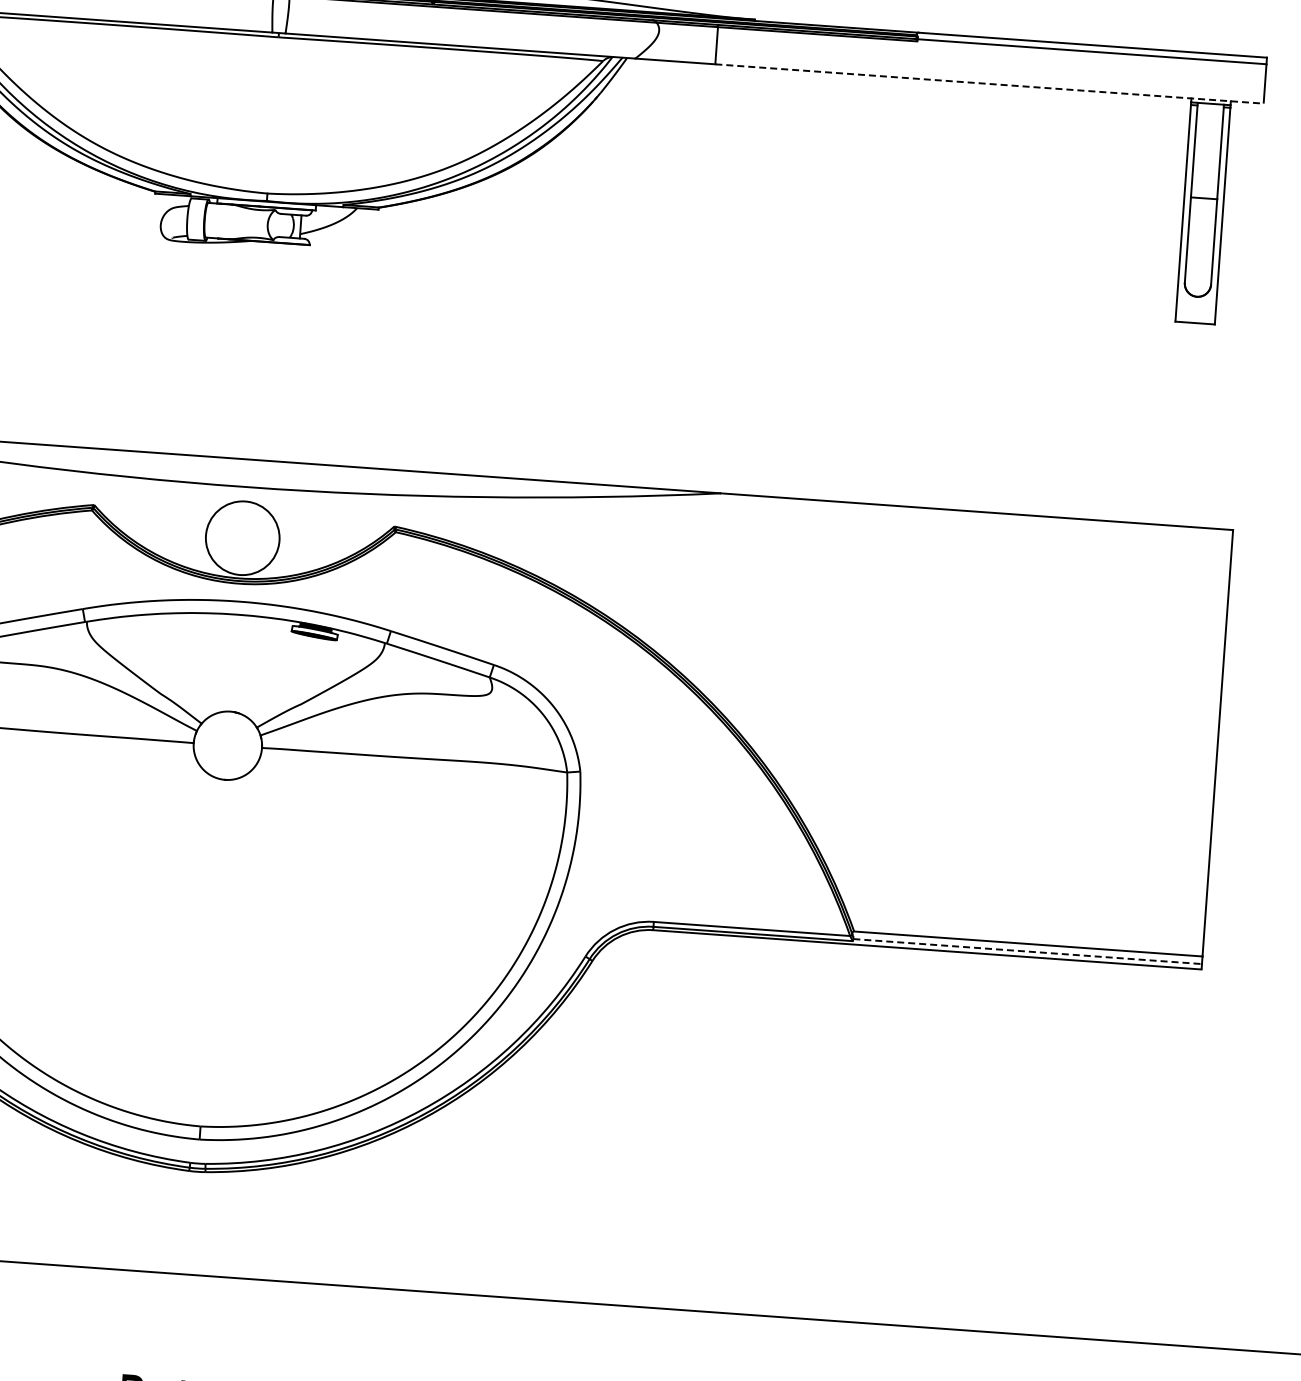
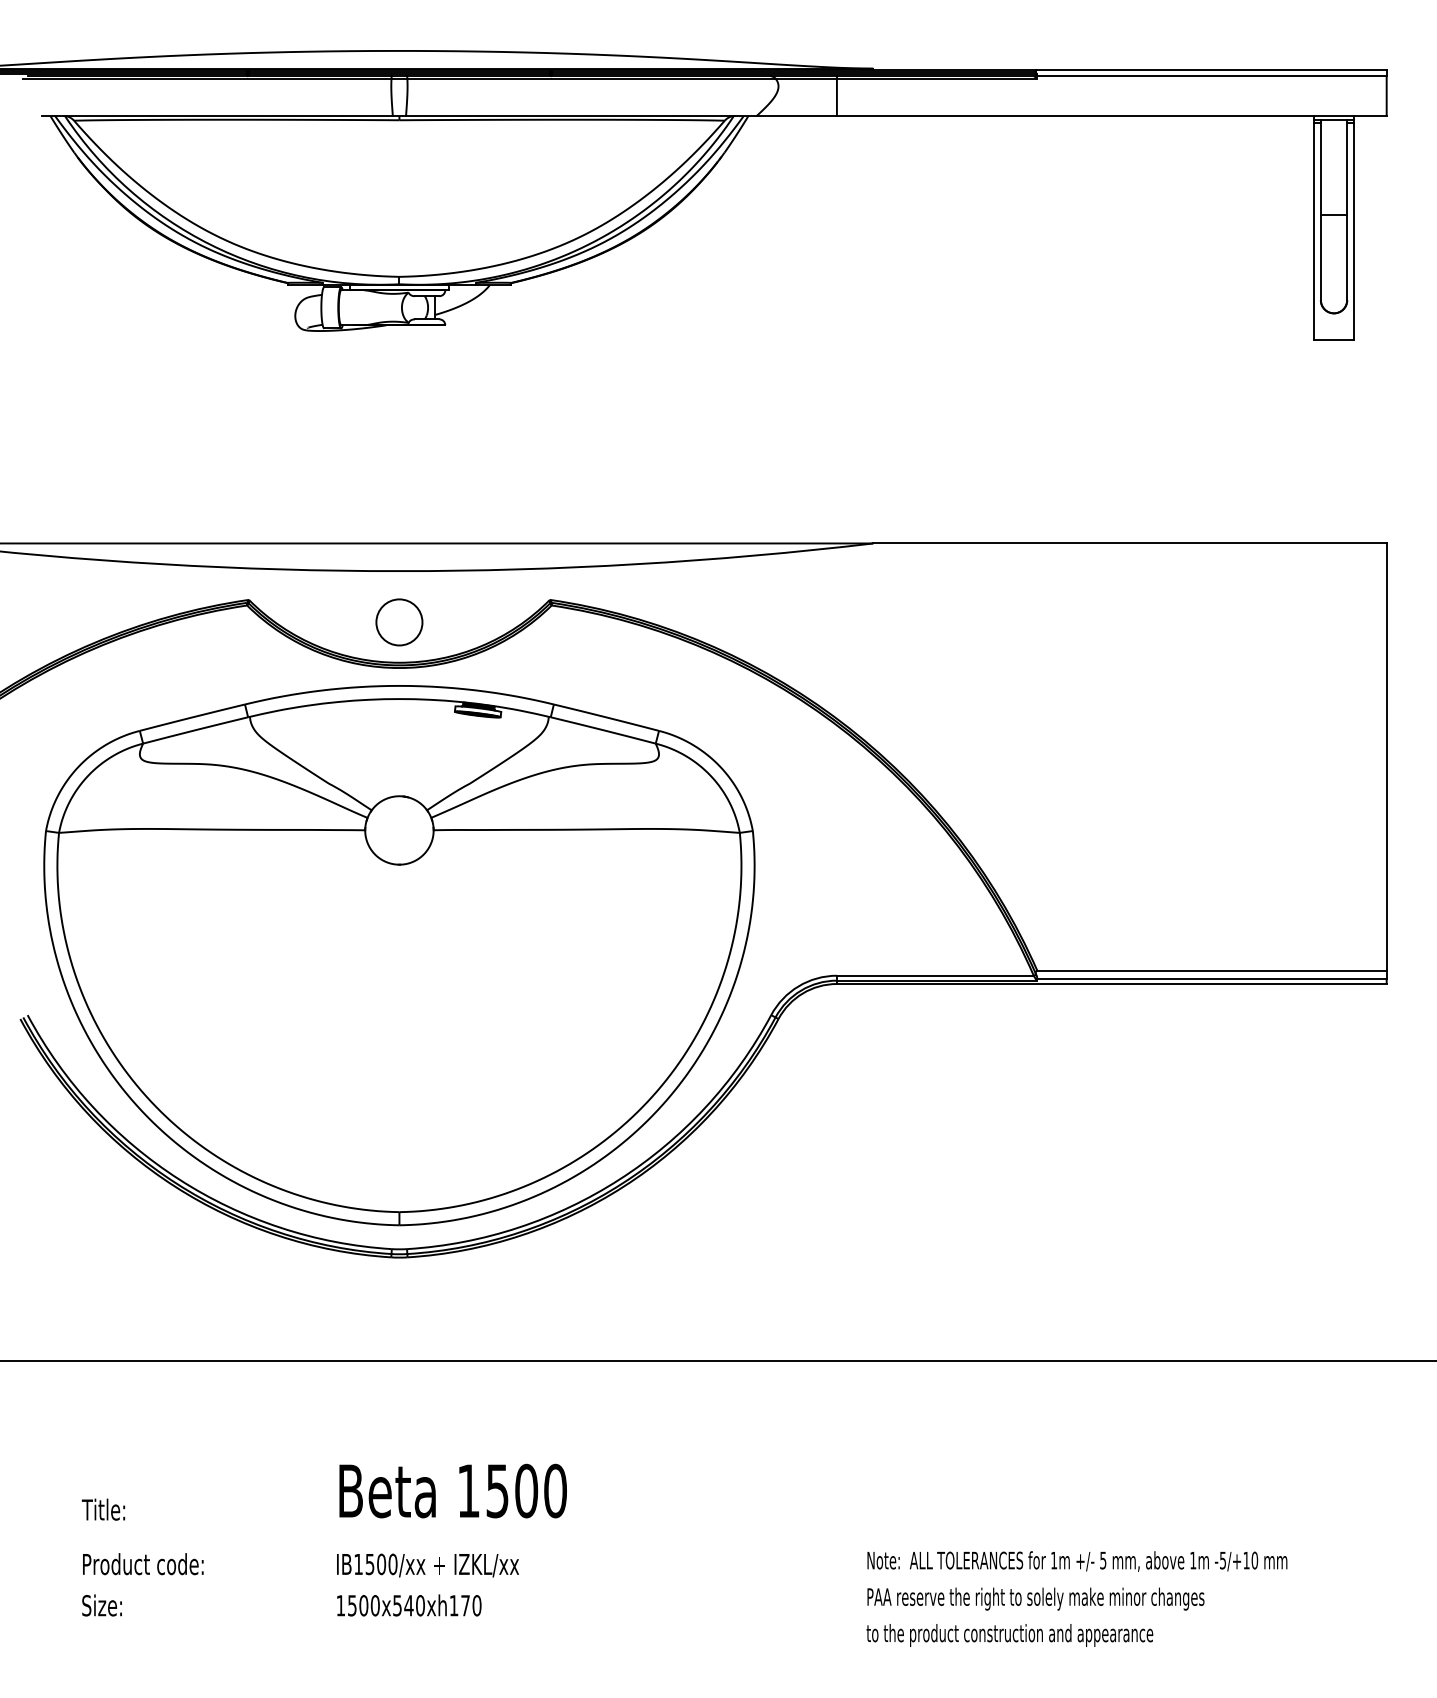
line: (989, 83) -> (1111, 115), dashed -> solid
circle: (242, 538) -> (399, 622), size x0.62
line: (1027, 951) -> (1211, 978), dashed -> solid

